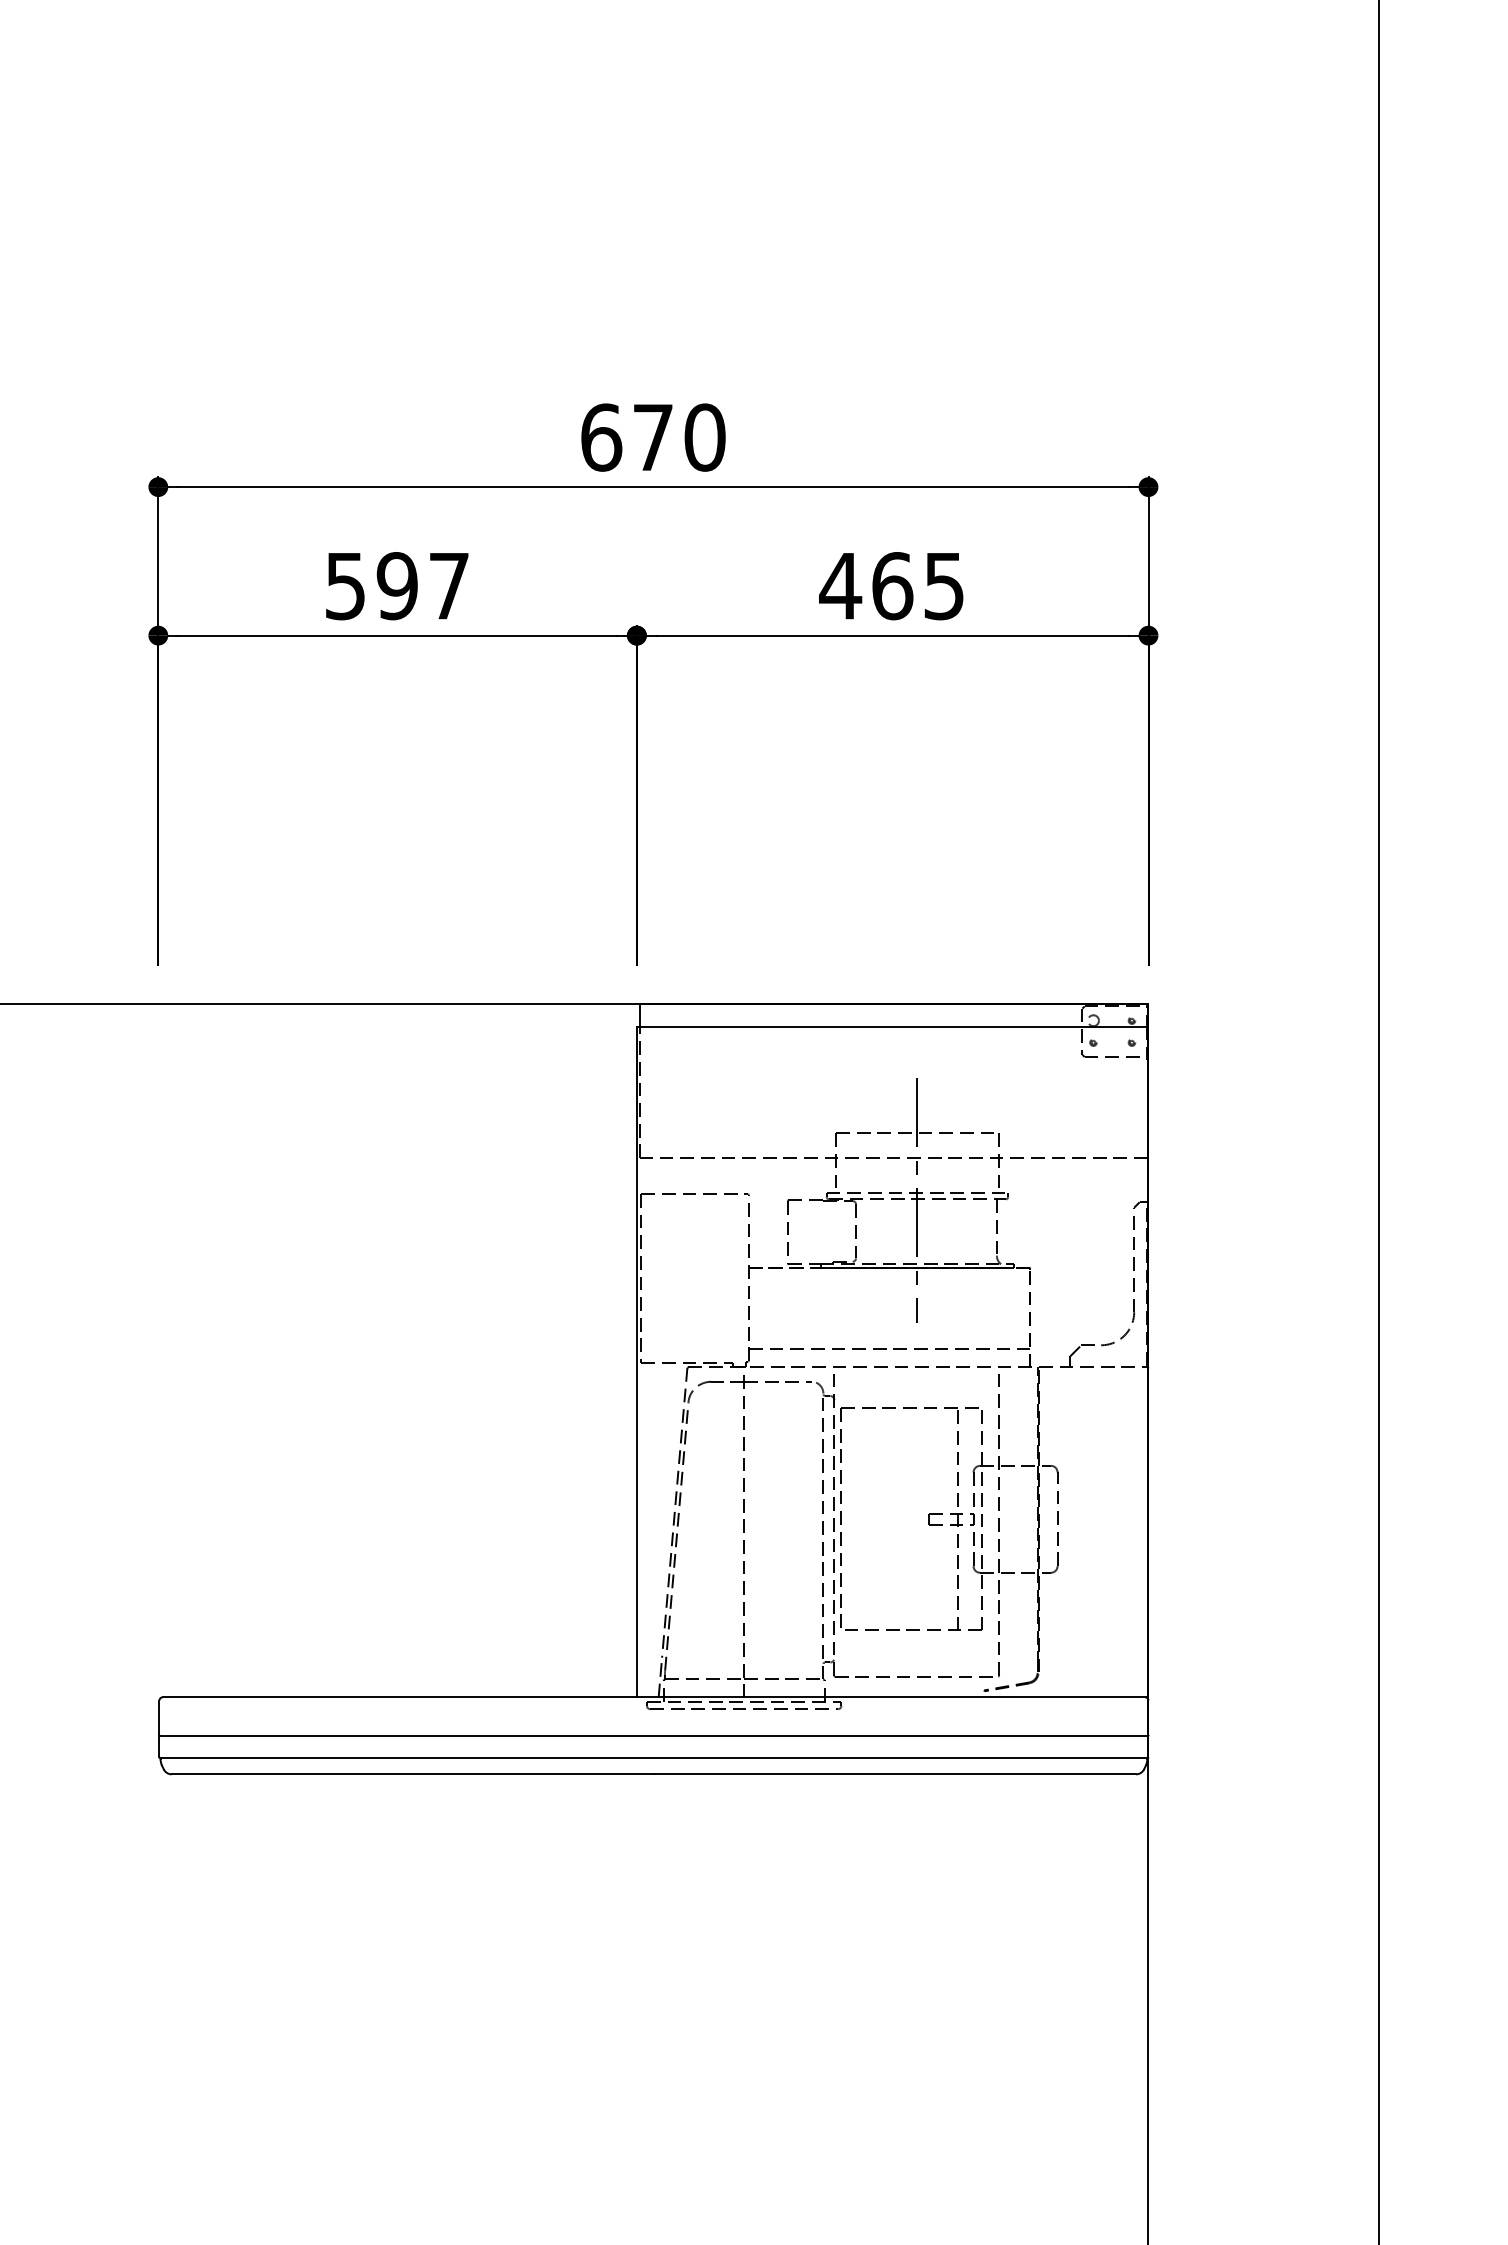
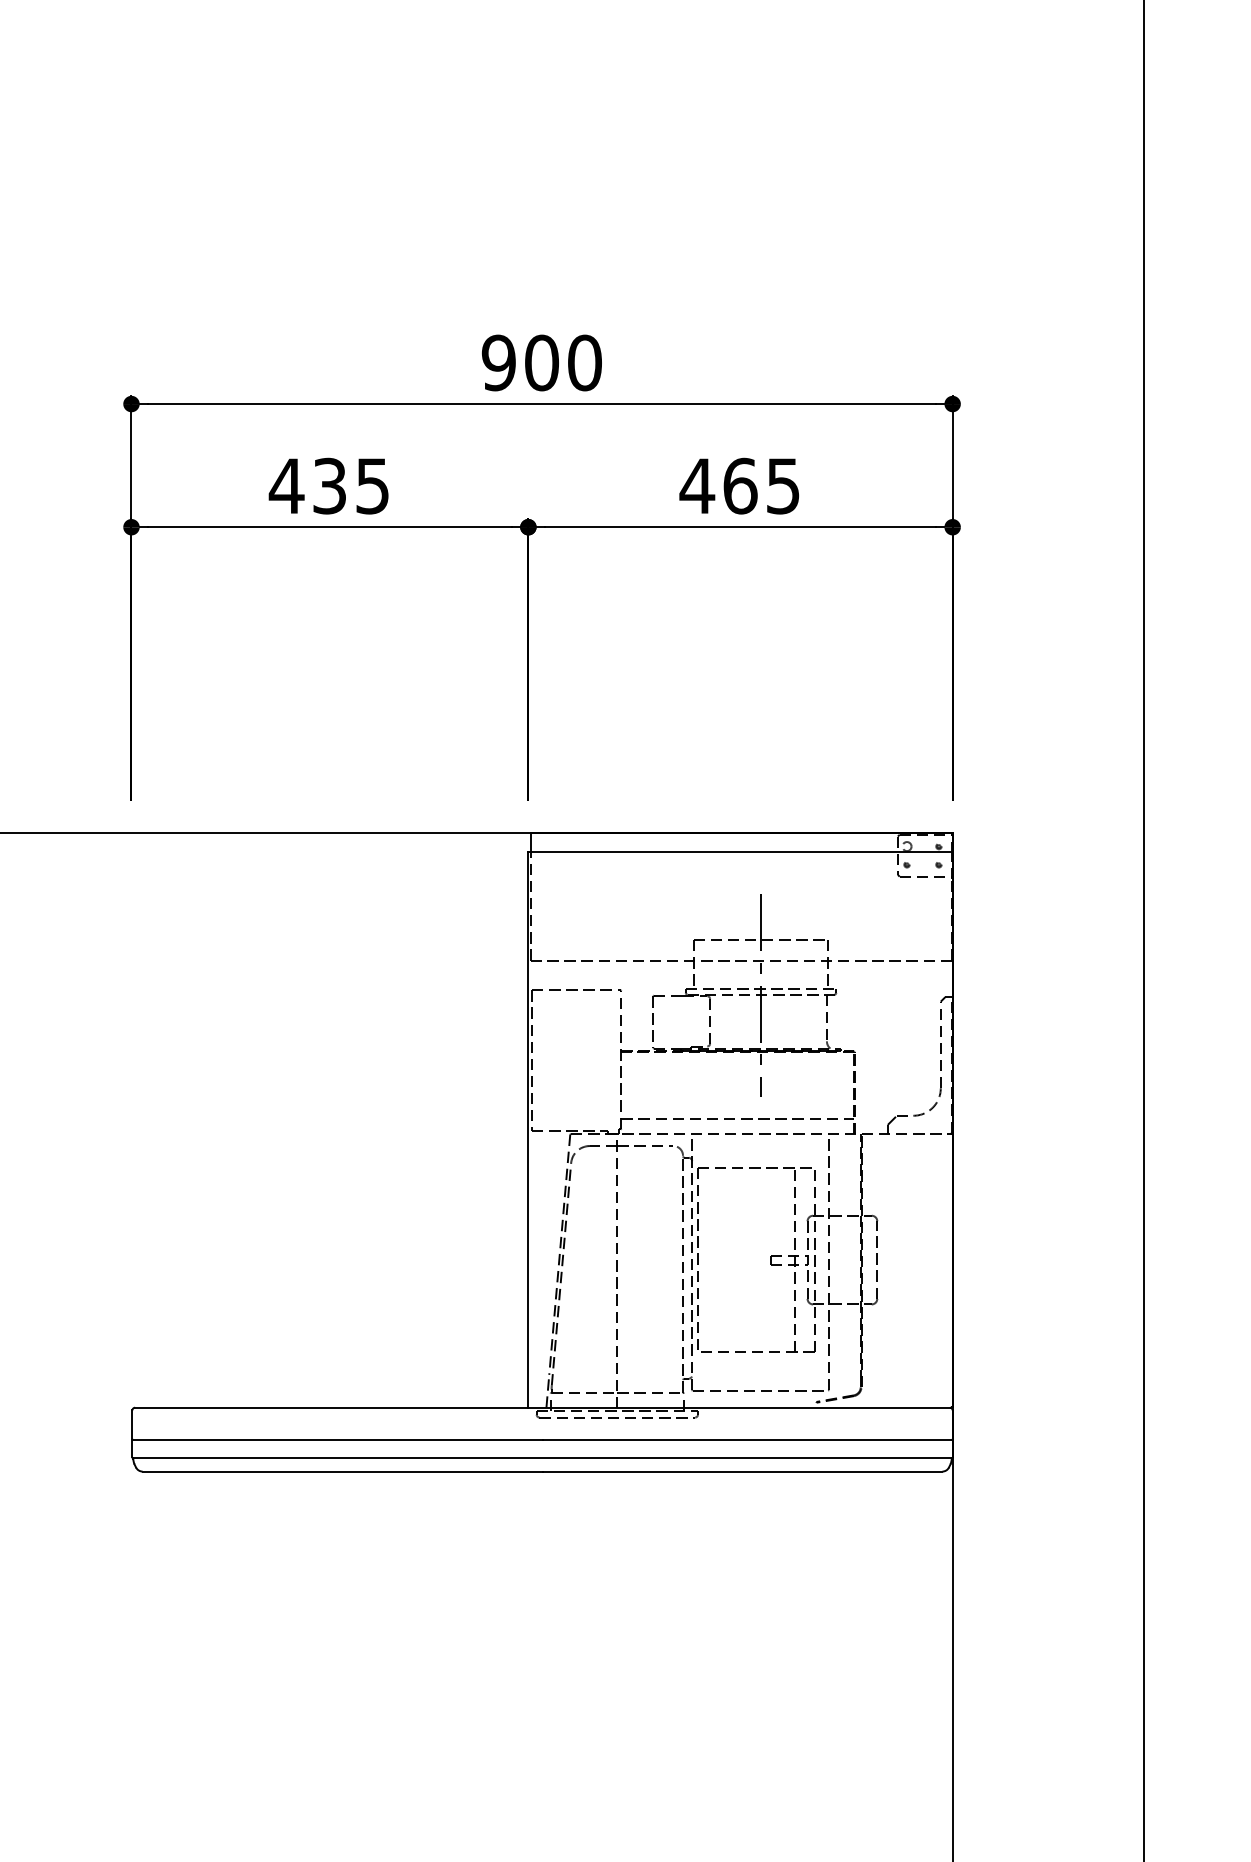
text: (626, 437) -> (519, 362), 670 -> 900
text: (395, 586) -> (328, 486), 597 -> 435

